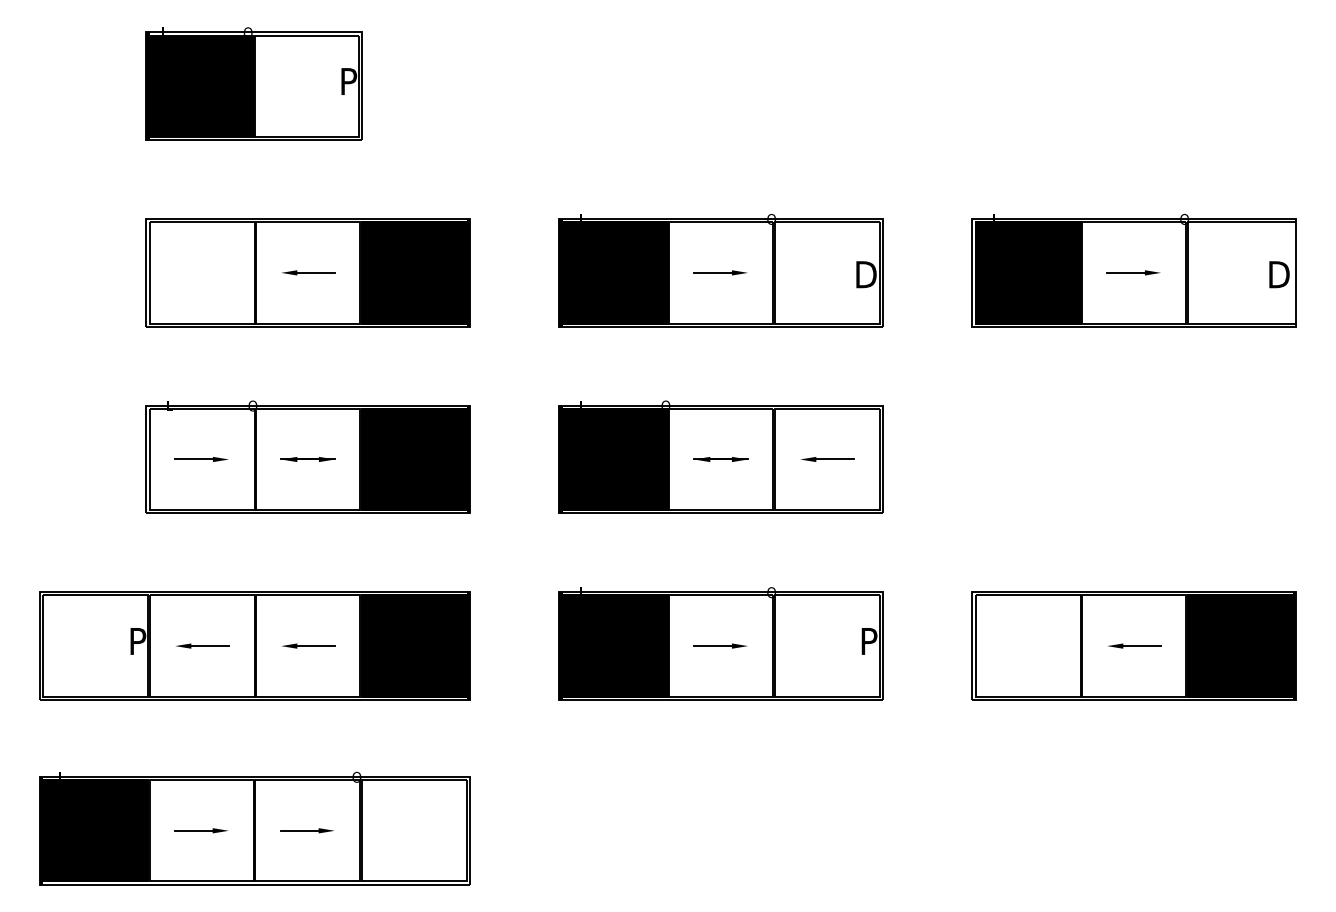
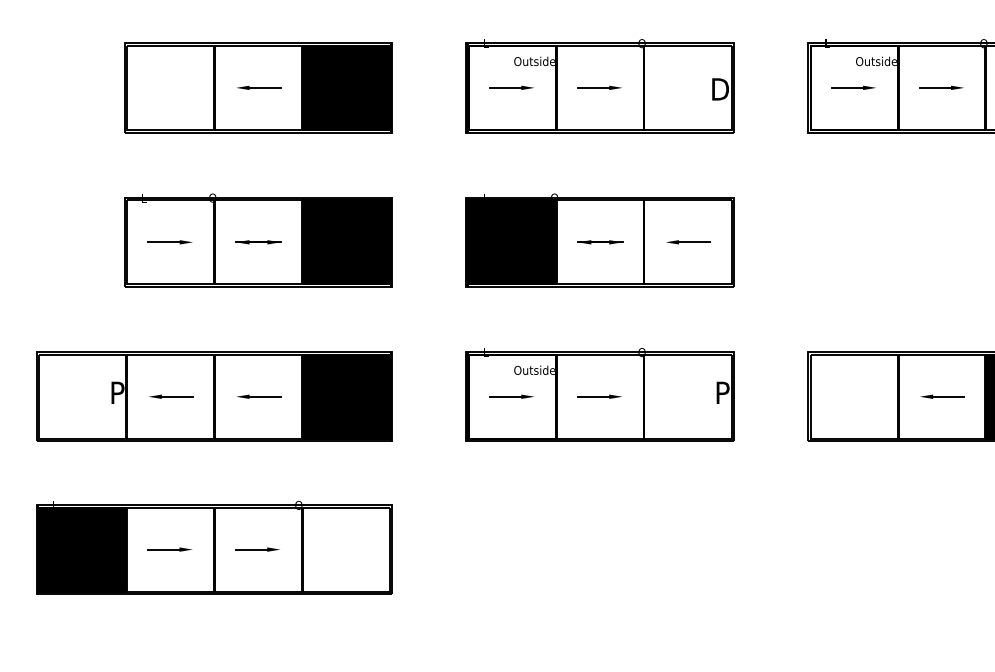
fill: (614, 272) -> (512, 87), removed
fill: (1027, 272) -> (853, 87), removed
fill: (614, 645) -> (512, 396), removed

